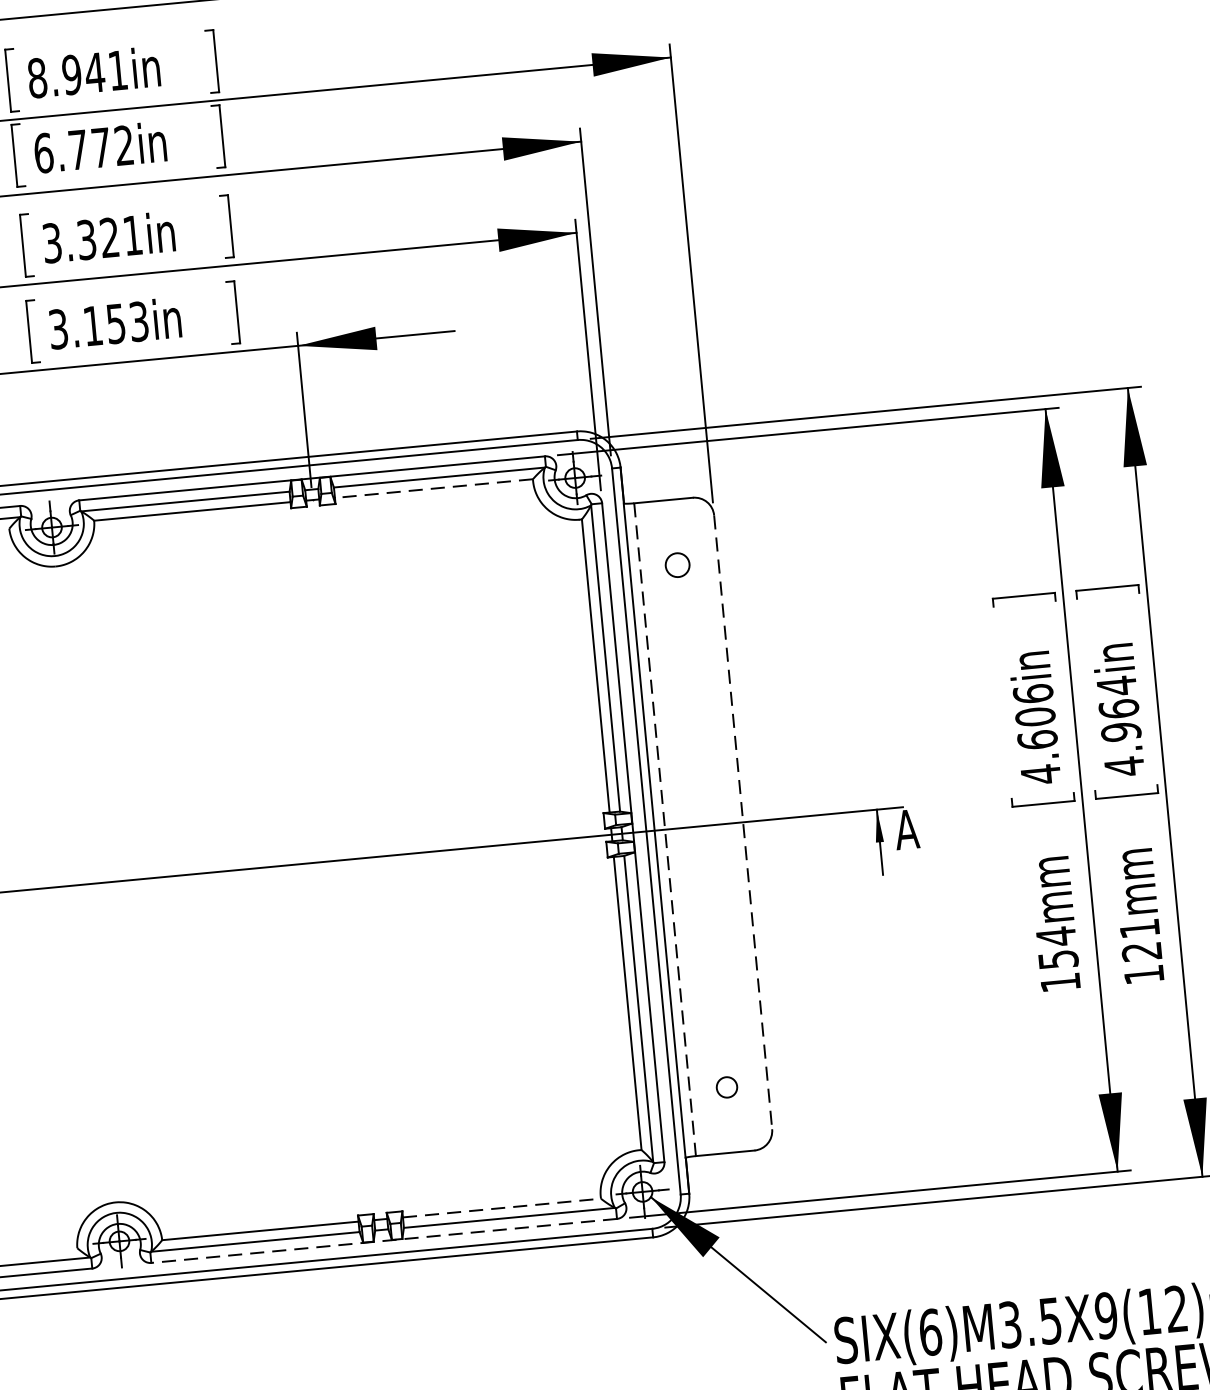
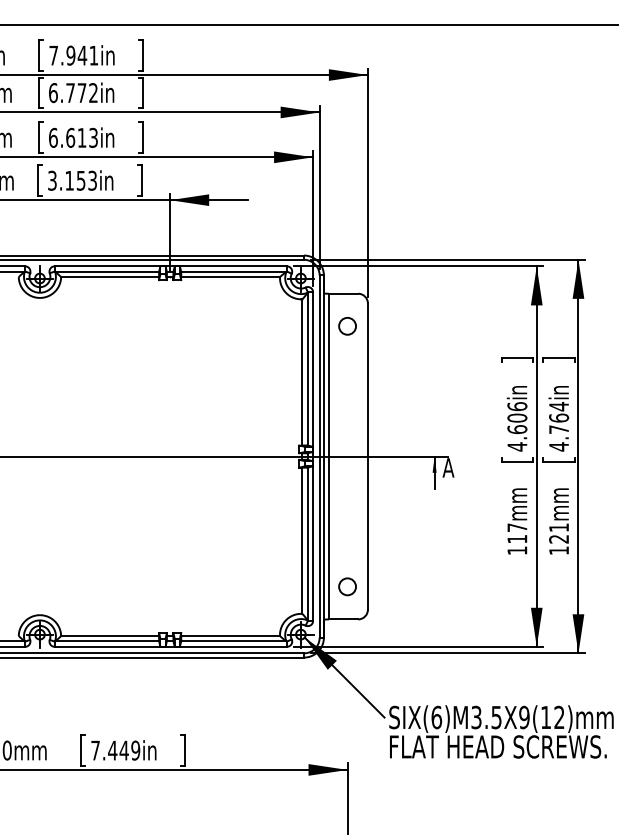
text: (36, 77) -> (53, 55), 8.941in -> 7.941in
text: (92, 238) -> (73, 137), 3.321in -> 6.613in
line: (433, 489) -> (230, 277), dashed -> solid
circle: (677, 565) -> (347, 326), size x1.43
text: (1122, 731) -> (559, 429), 4.964in -> 4.764in
line: (742, 824) -> (367, 457), dashed -> solid
line: (664, 829) -> (328, 456), dashed -> solid
text: (1057, 948) -> (517, 533), 154mm -> 117mm
circle: (726, 1086) -> (347, 586), size x1.67
line: (503, 1208) -> (231, 636), dashed -> solid
line: (383, 1240) -> (170, 646), dashed -> solid

